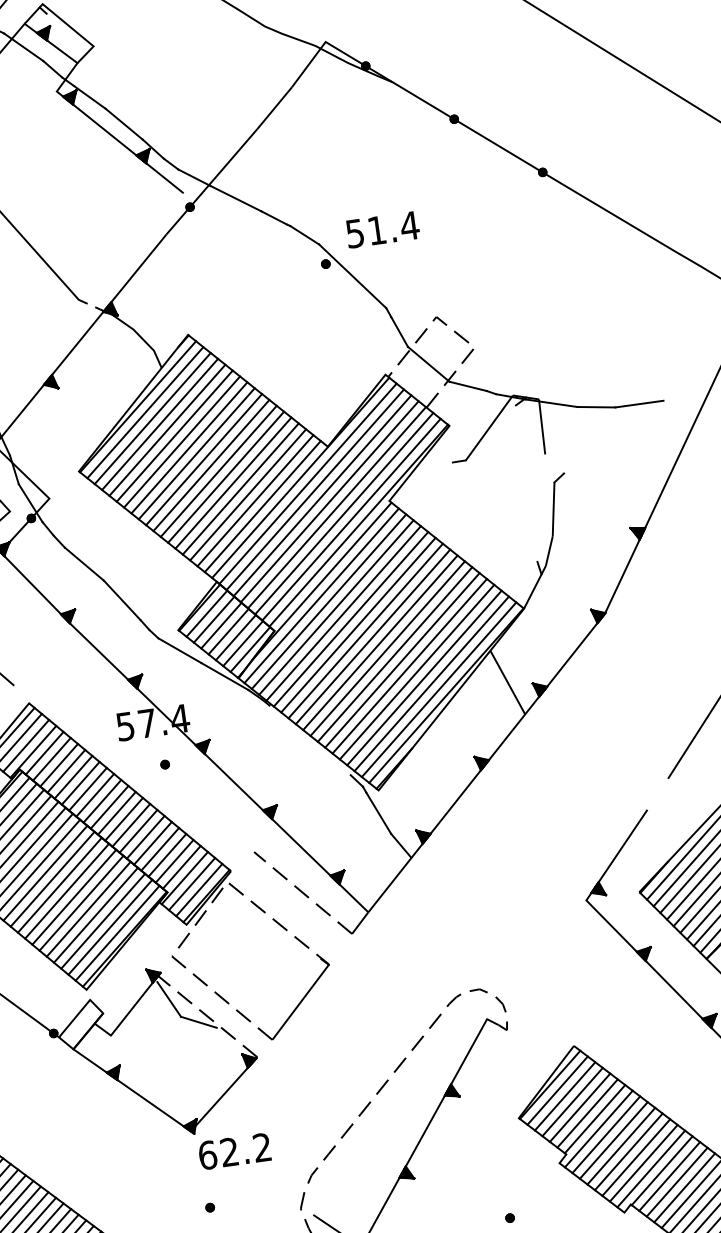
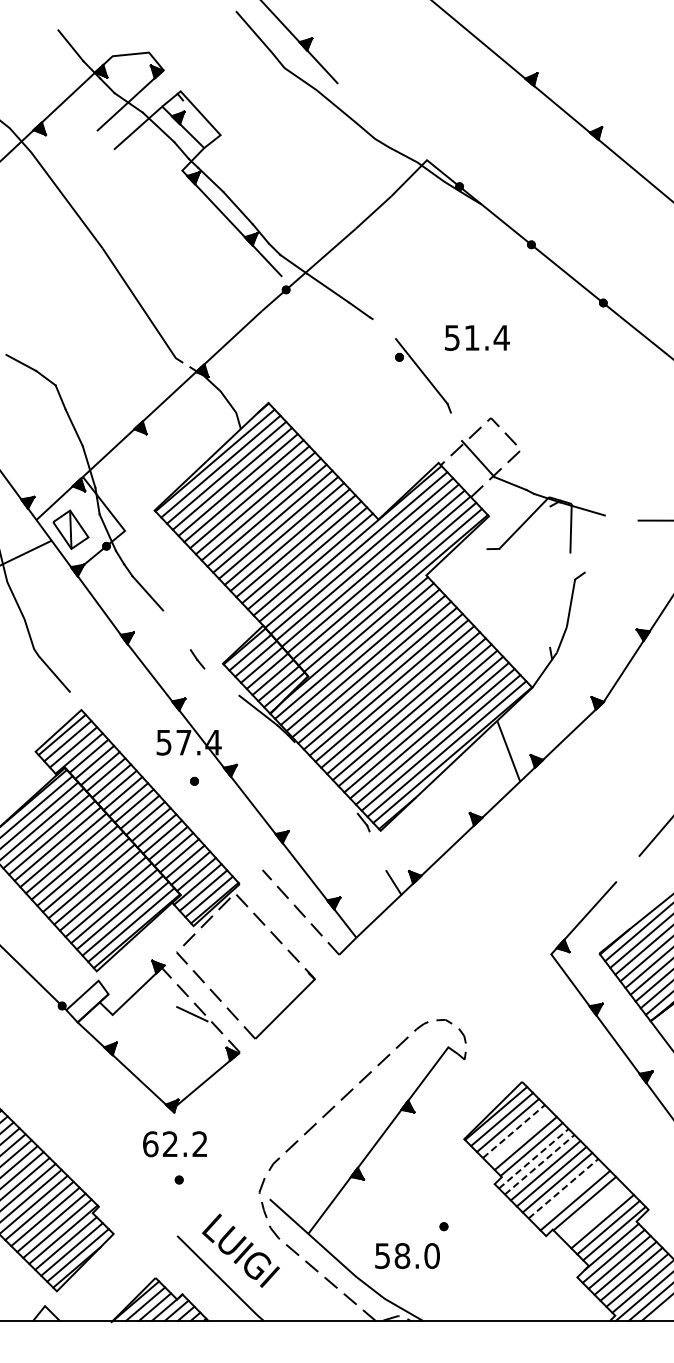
text: (382, 229) -> (477, 337), moved
line: (304, 235) -> (384, 329), removed
line: (399, 331) -> (456, 426), removed
line: (596, 406) -> (621, 517), removed
line: (121, 600) -> (176, 630), removed
line: (179, 650) -> (221, 681), removed
line: (378, 813) -> (377, 851), removed
line: (168, 999) -> (168, 990), removed
line: (572, 1102) -> (513, 1131), solid -> dashed
line: (579, 1107) -> (519, 1137), removed
line: (598, 1128) -> (533, 1158), solid -> dashed
line: (605, 1134) -> (539, 1164), solid -> dashed
text: (234, 1151) -> (174, 1144), moved
line: (636, 1157) -> (563, 1188), solid -> dashed
line: (643, 1163) -> (569, 1194), removed
line: (669, 1176) -> (590, 1209), removed
line: (676, 1182) -> (596, 1215), removed

